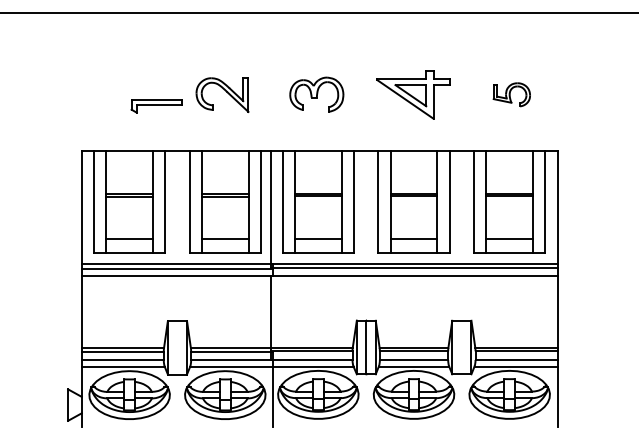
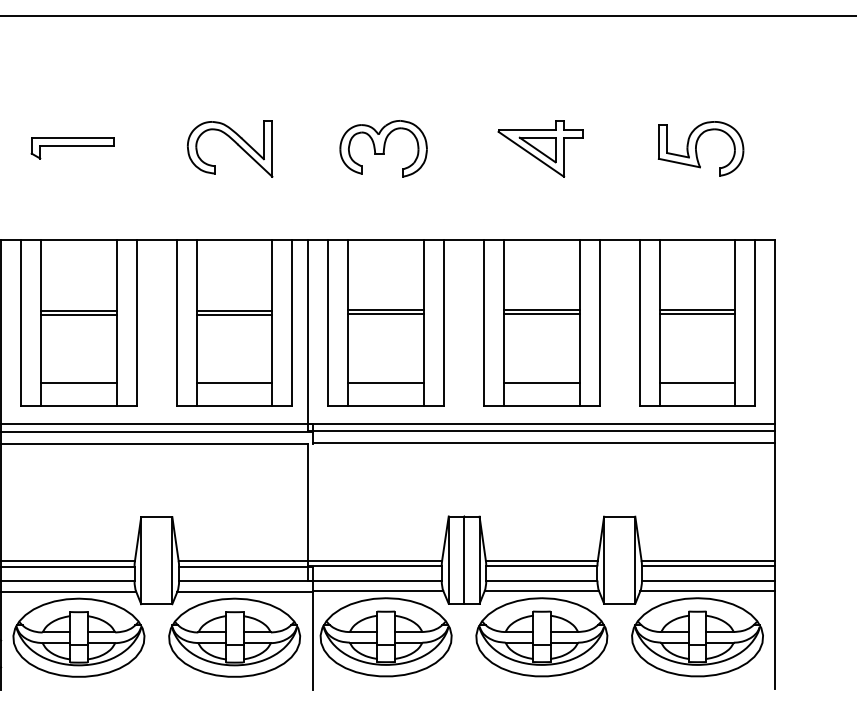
part: (412, 94) -> (539, 148), size x0.71
part: (511, 94) -> (700, 148), size x1.43
part: (156, 106) -> (72, 148), moved

